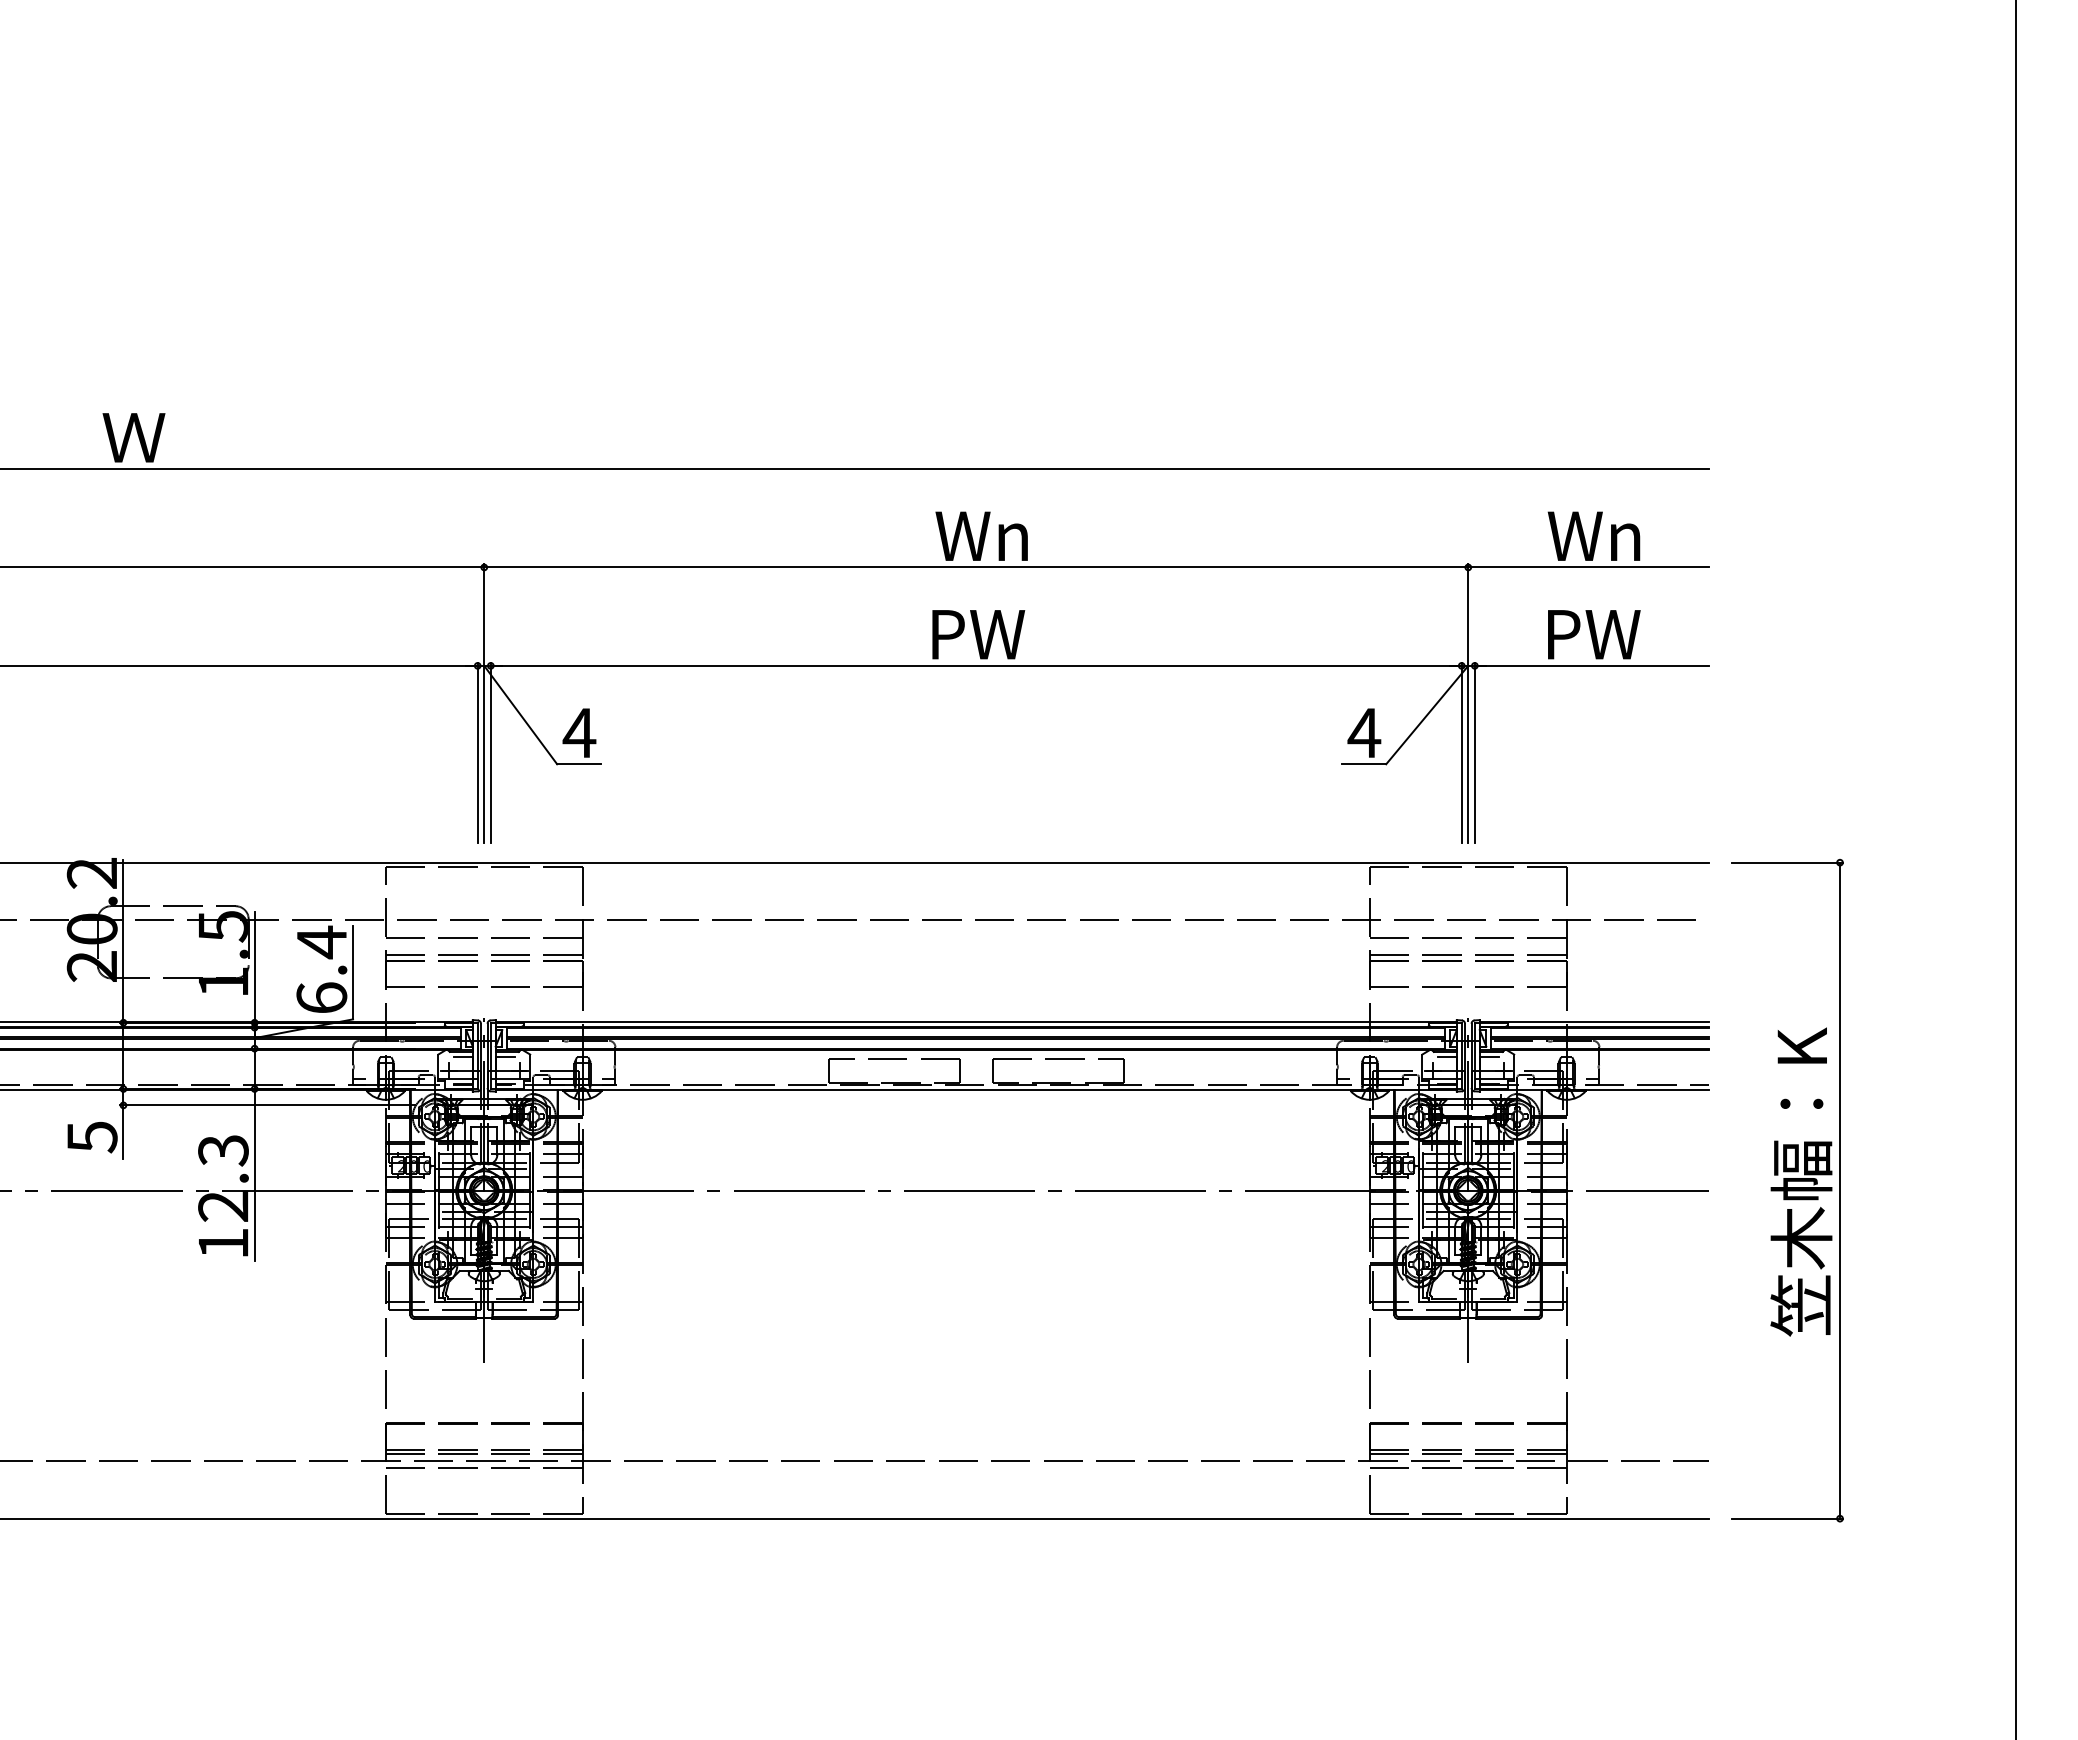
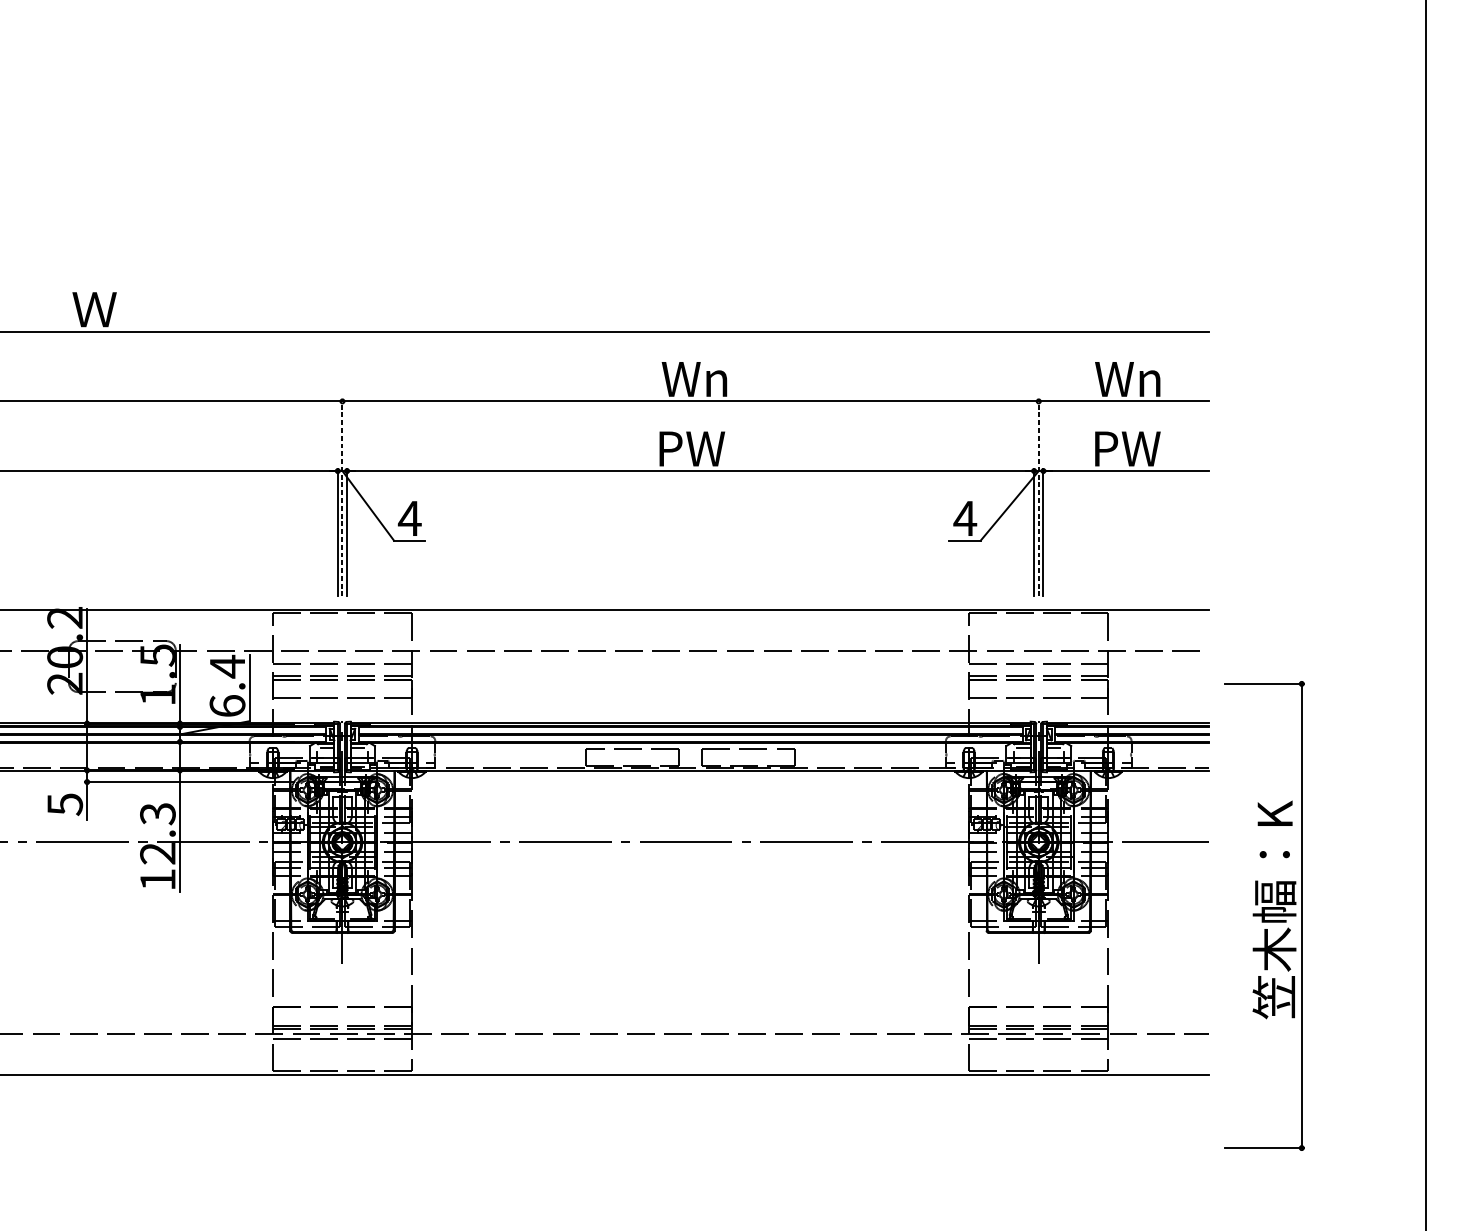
line: (484, 703) -> (342, 497), solid -> dashed
line: (1468, 703) -> (1038, 497), solid -> dashed
part: (1787, 1190) -> (1264, 915), moved

